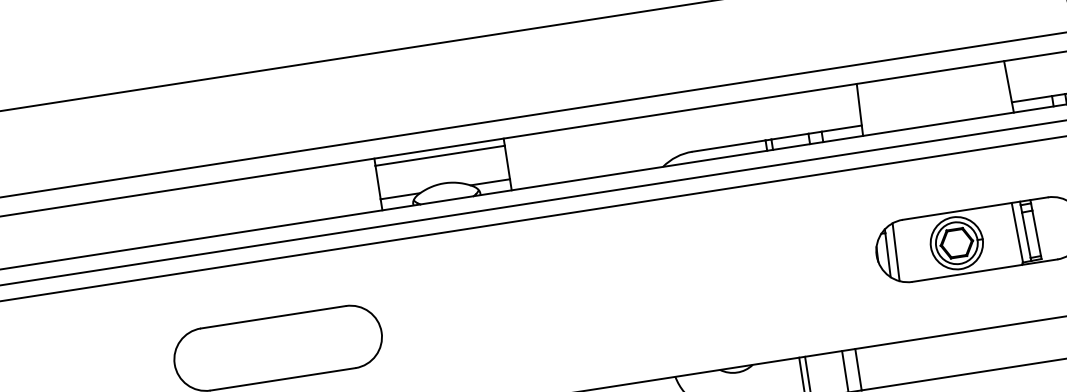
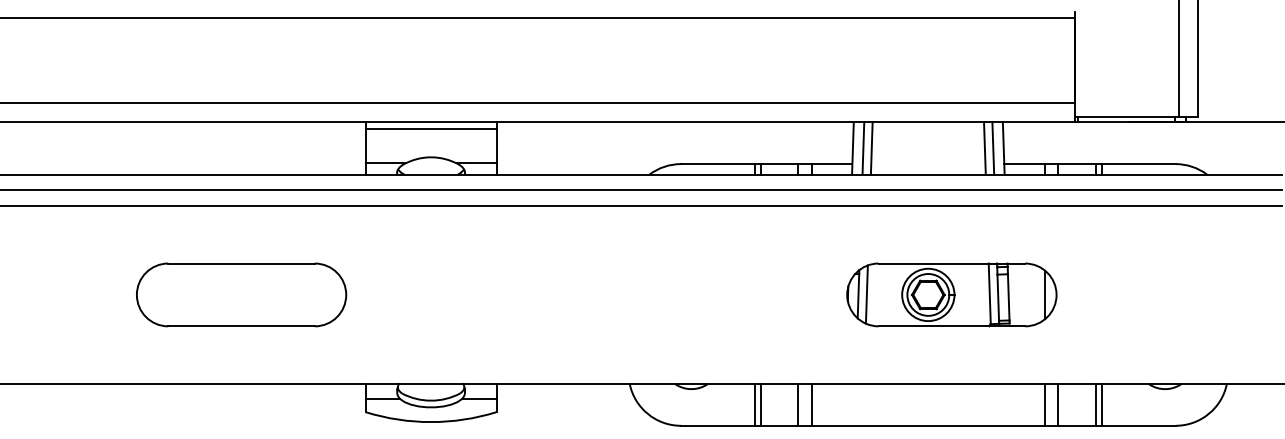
line: (998, 88) -> (993, 148), added
line: (989, 89) -> (984, 148), added
line: (878, 107) -> (871, 148), added
line: (870, 108) -> (863, 148), added

